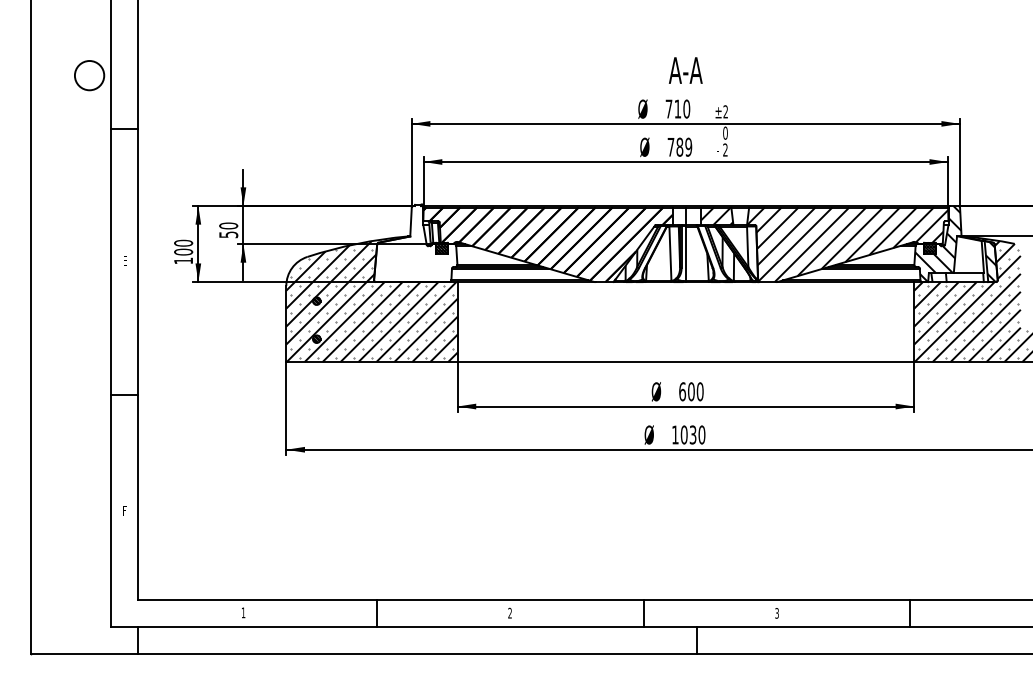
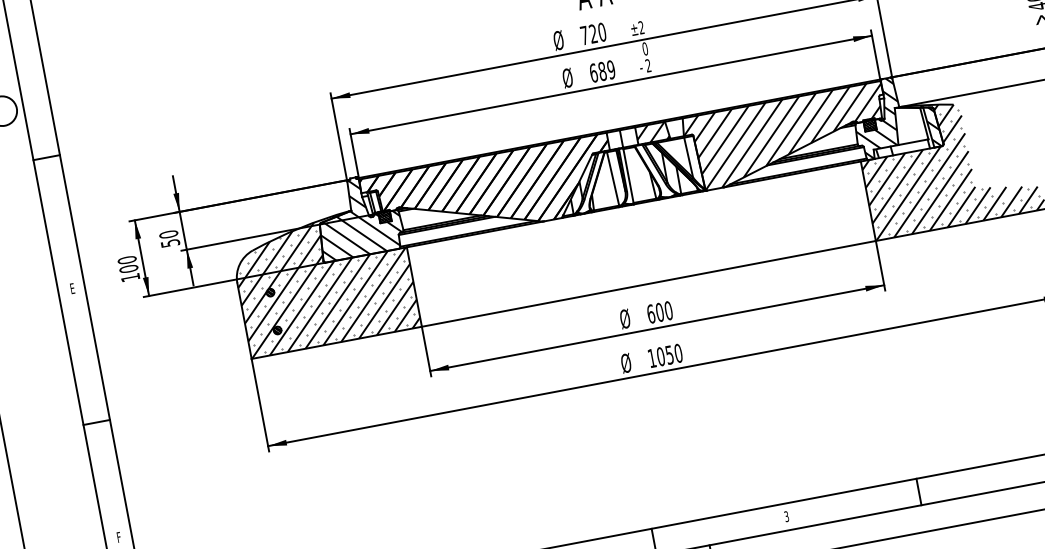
text: (677, 108) -> (592, 33), 710 -> 720
text: (670, 146) -> (593, 72), 789 -> 689
hatch: (415, 244) -> (357, 217), added
text: (693, 434) -> (670, 354), 1030 -> 1050

